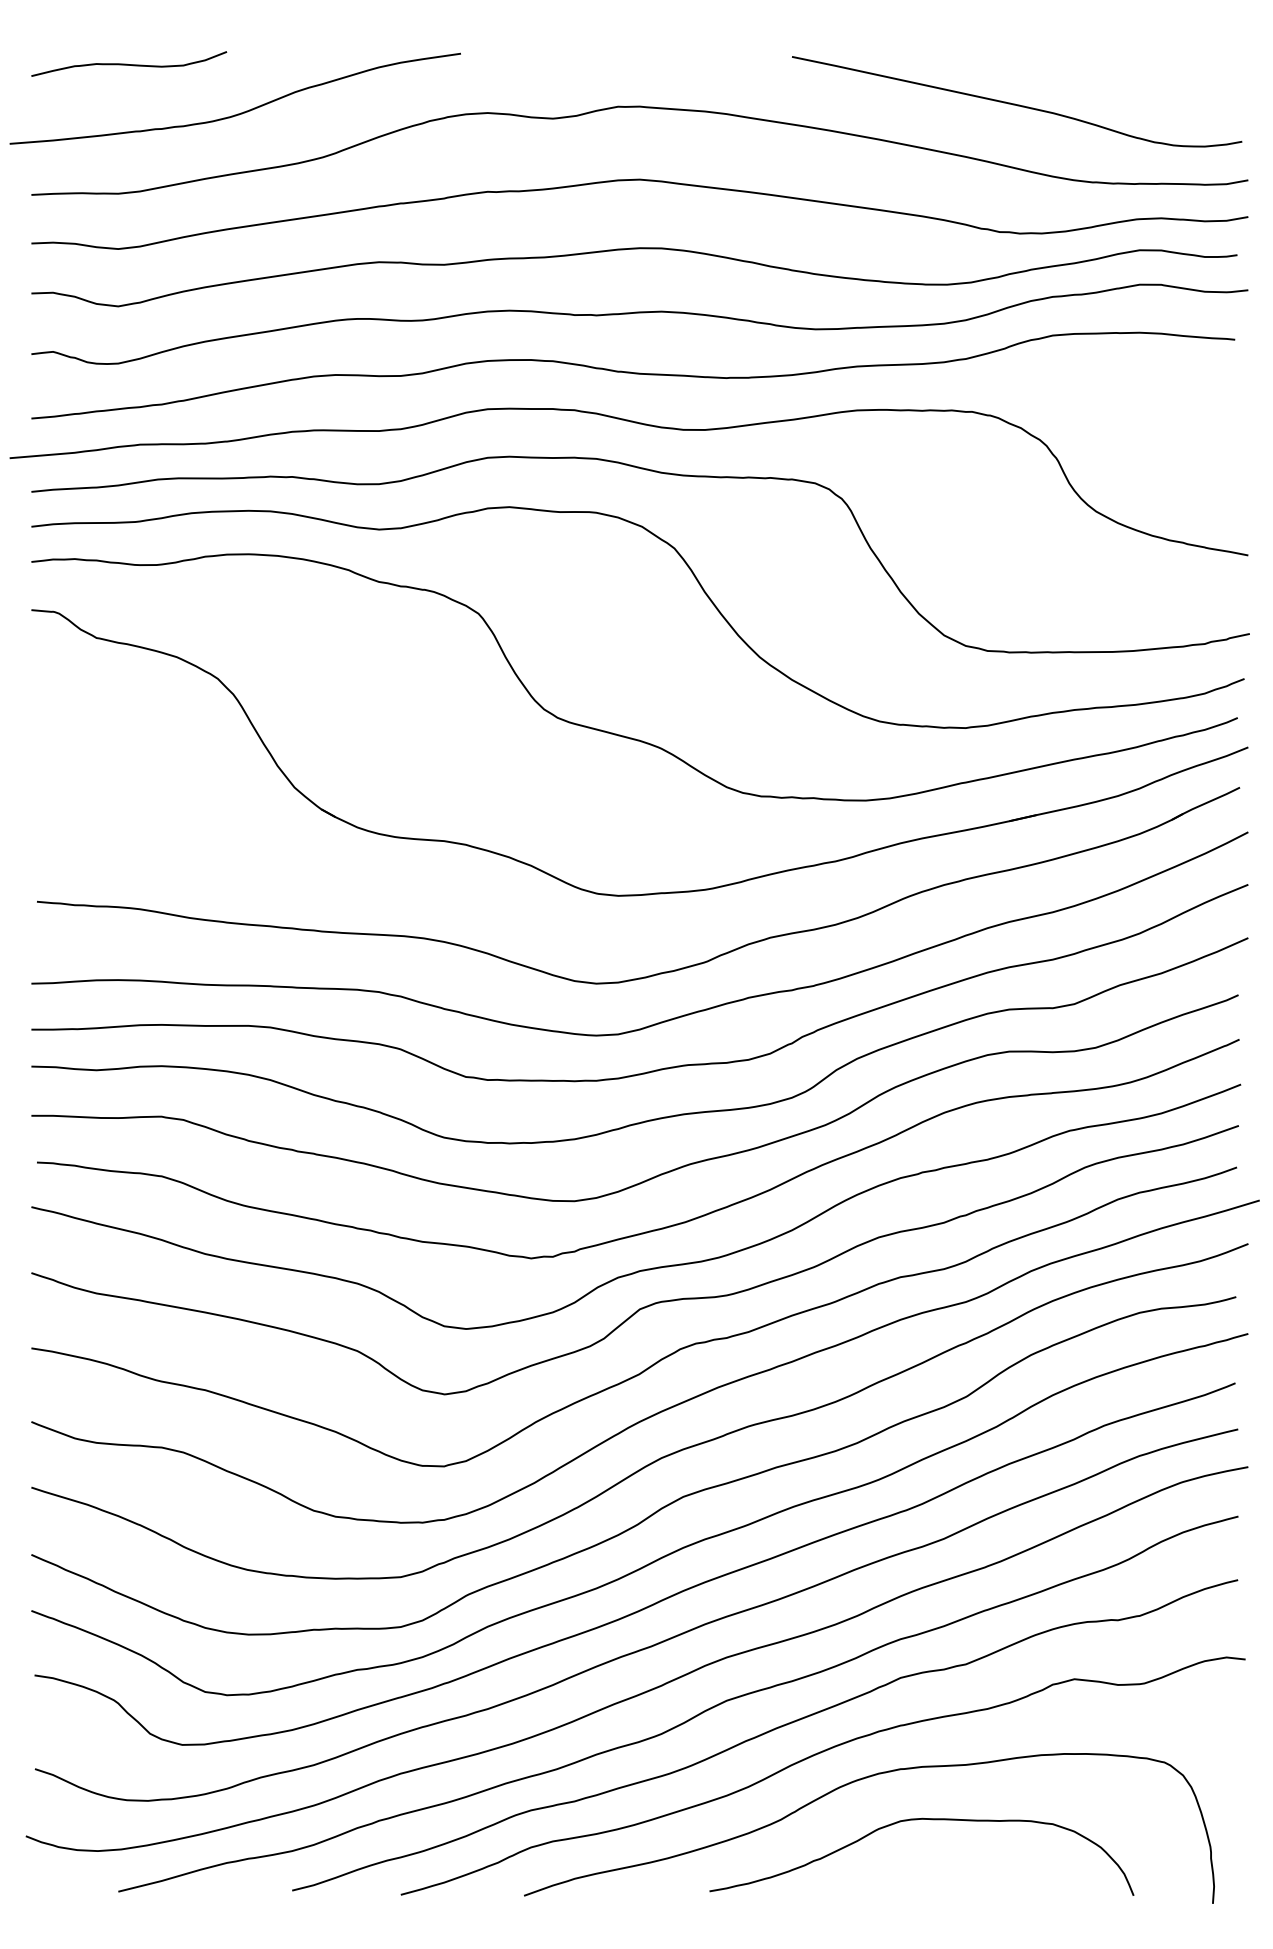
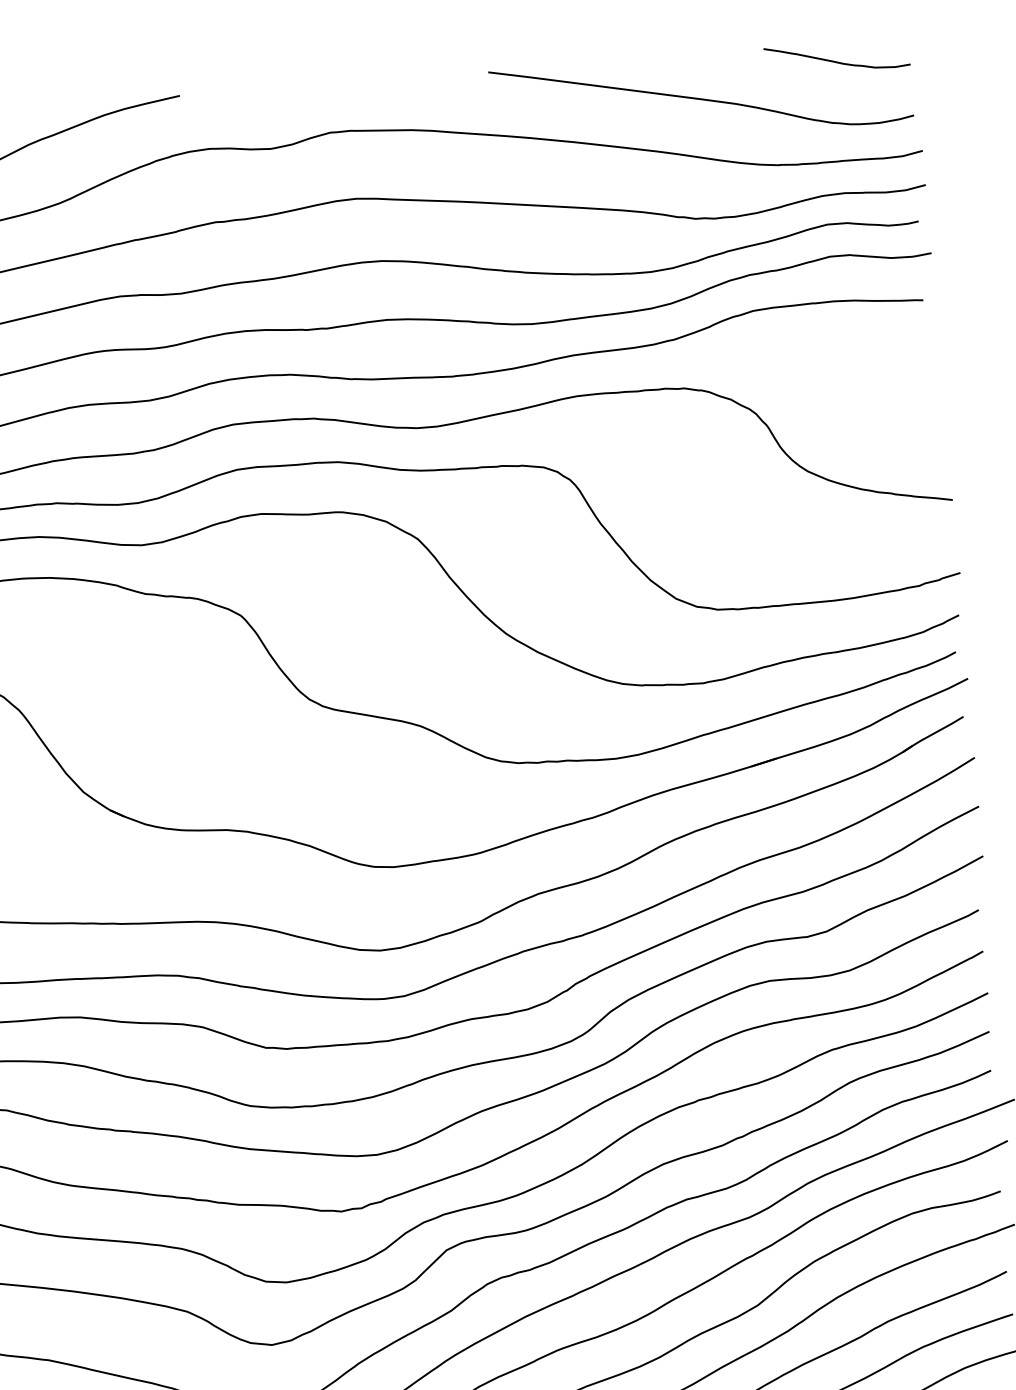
curve: (1163, 76) -> (835, 60), added

